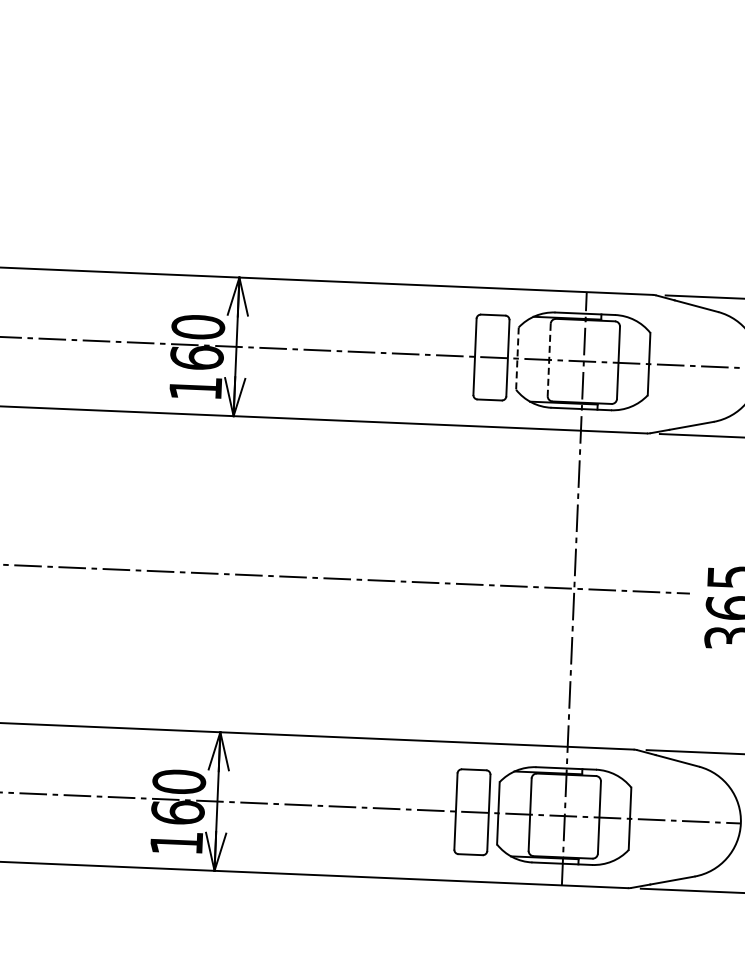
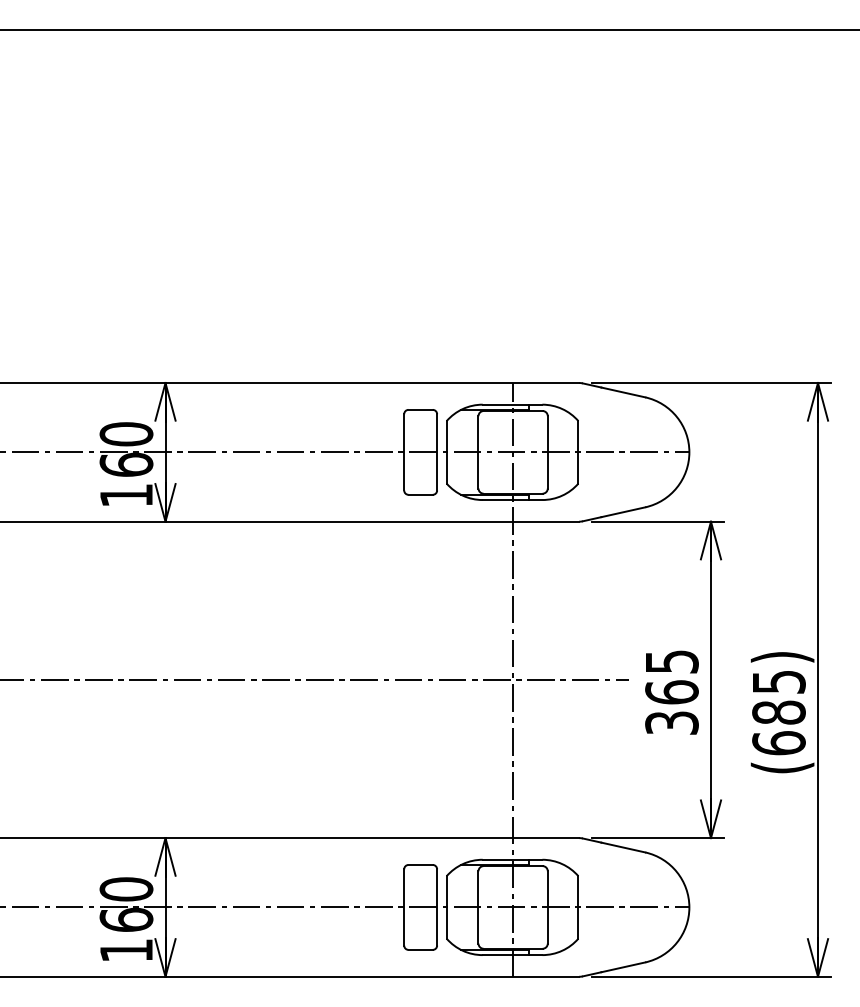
line: (517, 358) -> (446, 452), dashed -> solid
line: (549, 360) -> (478, 452), dashed -> solid

